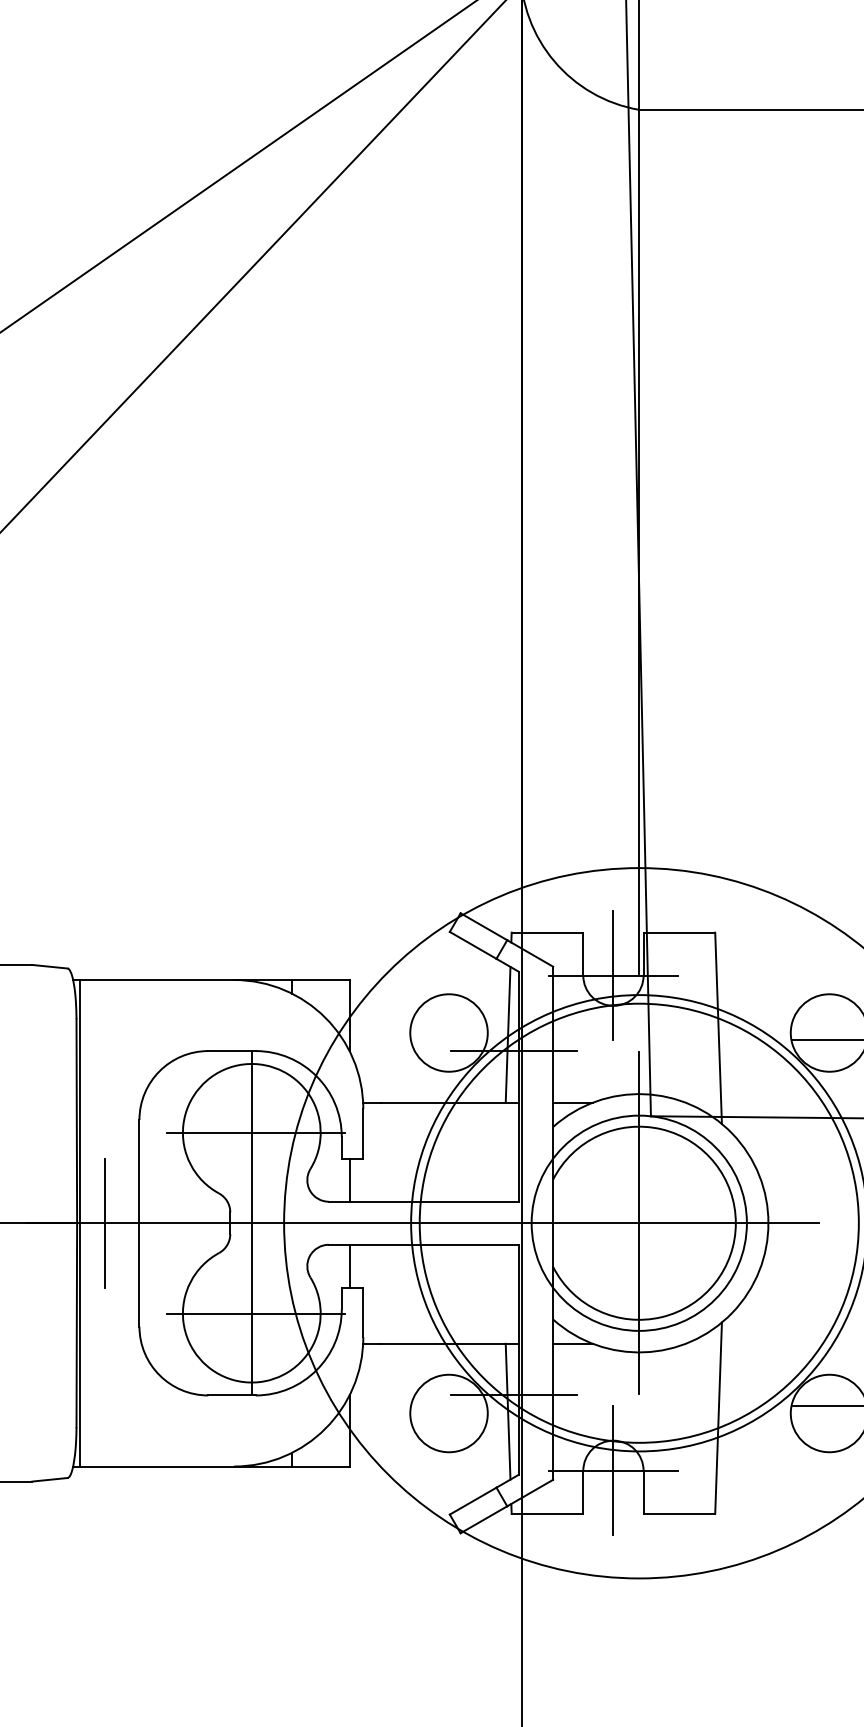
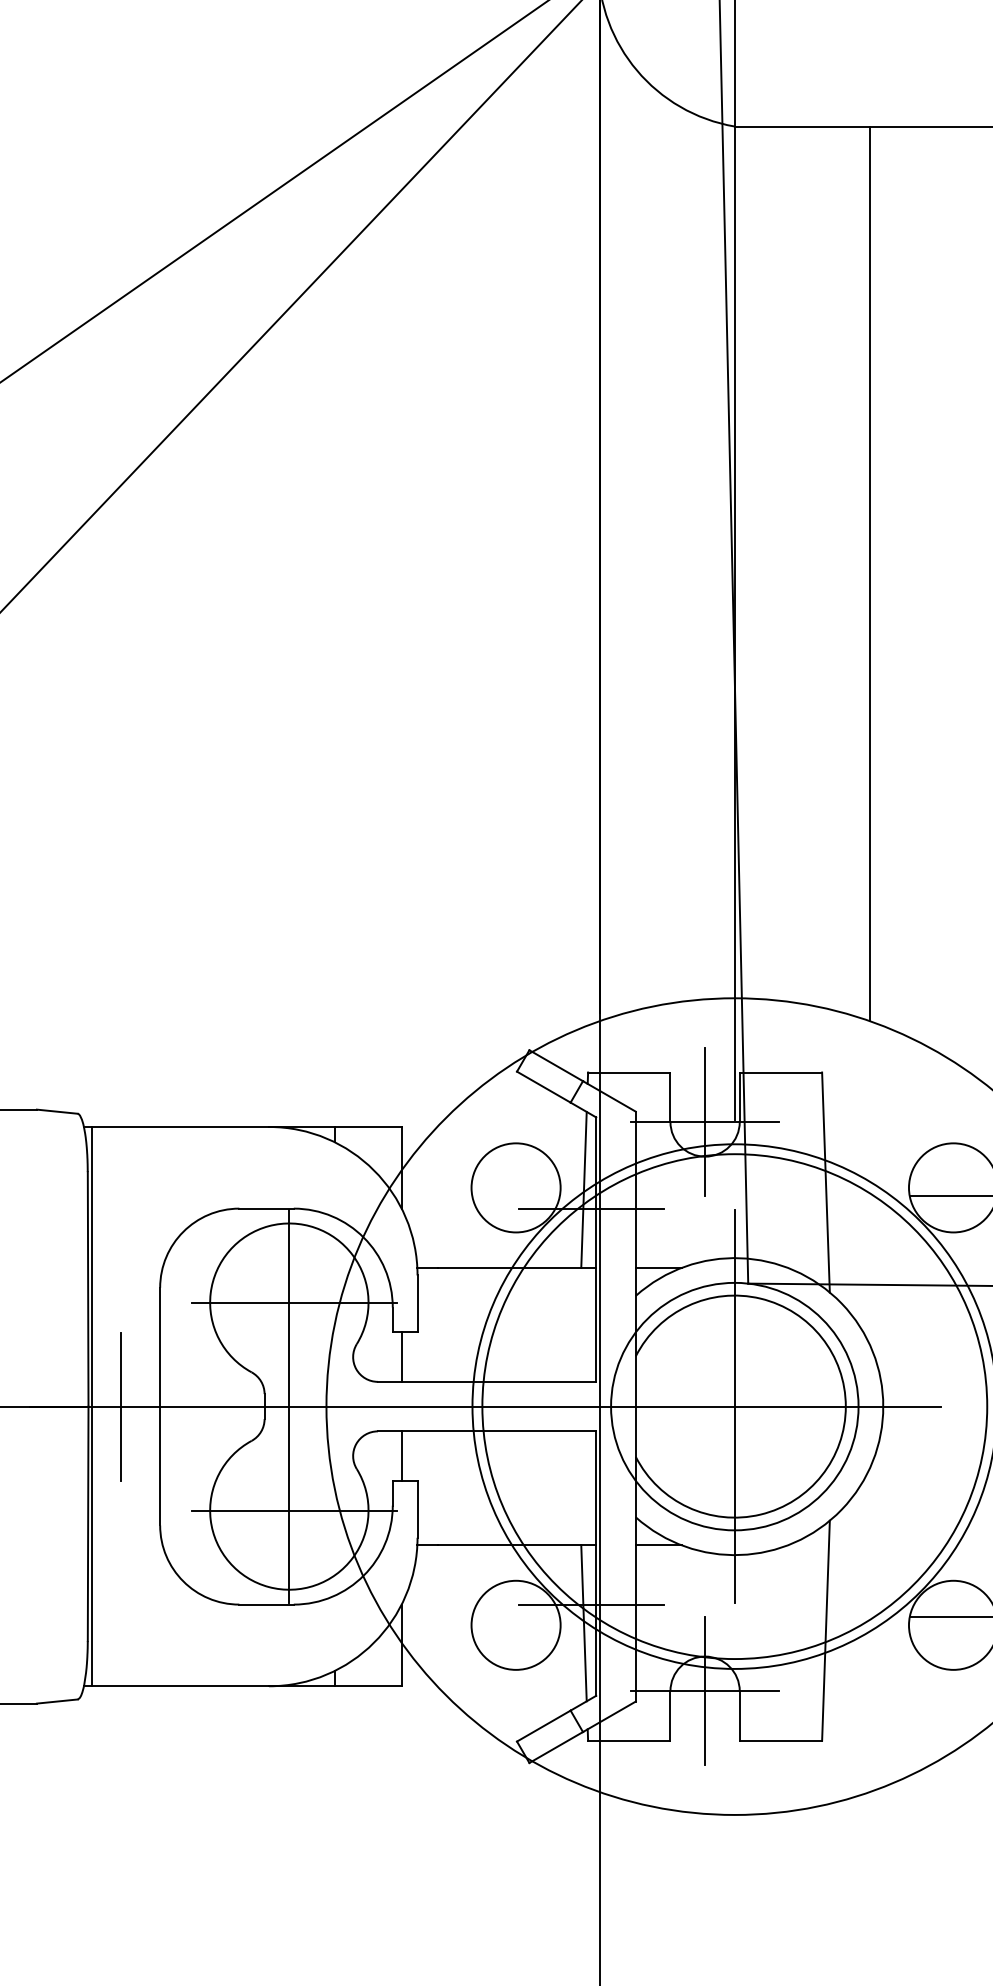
line: (757, 498) -> (870, 573), added

